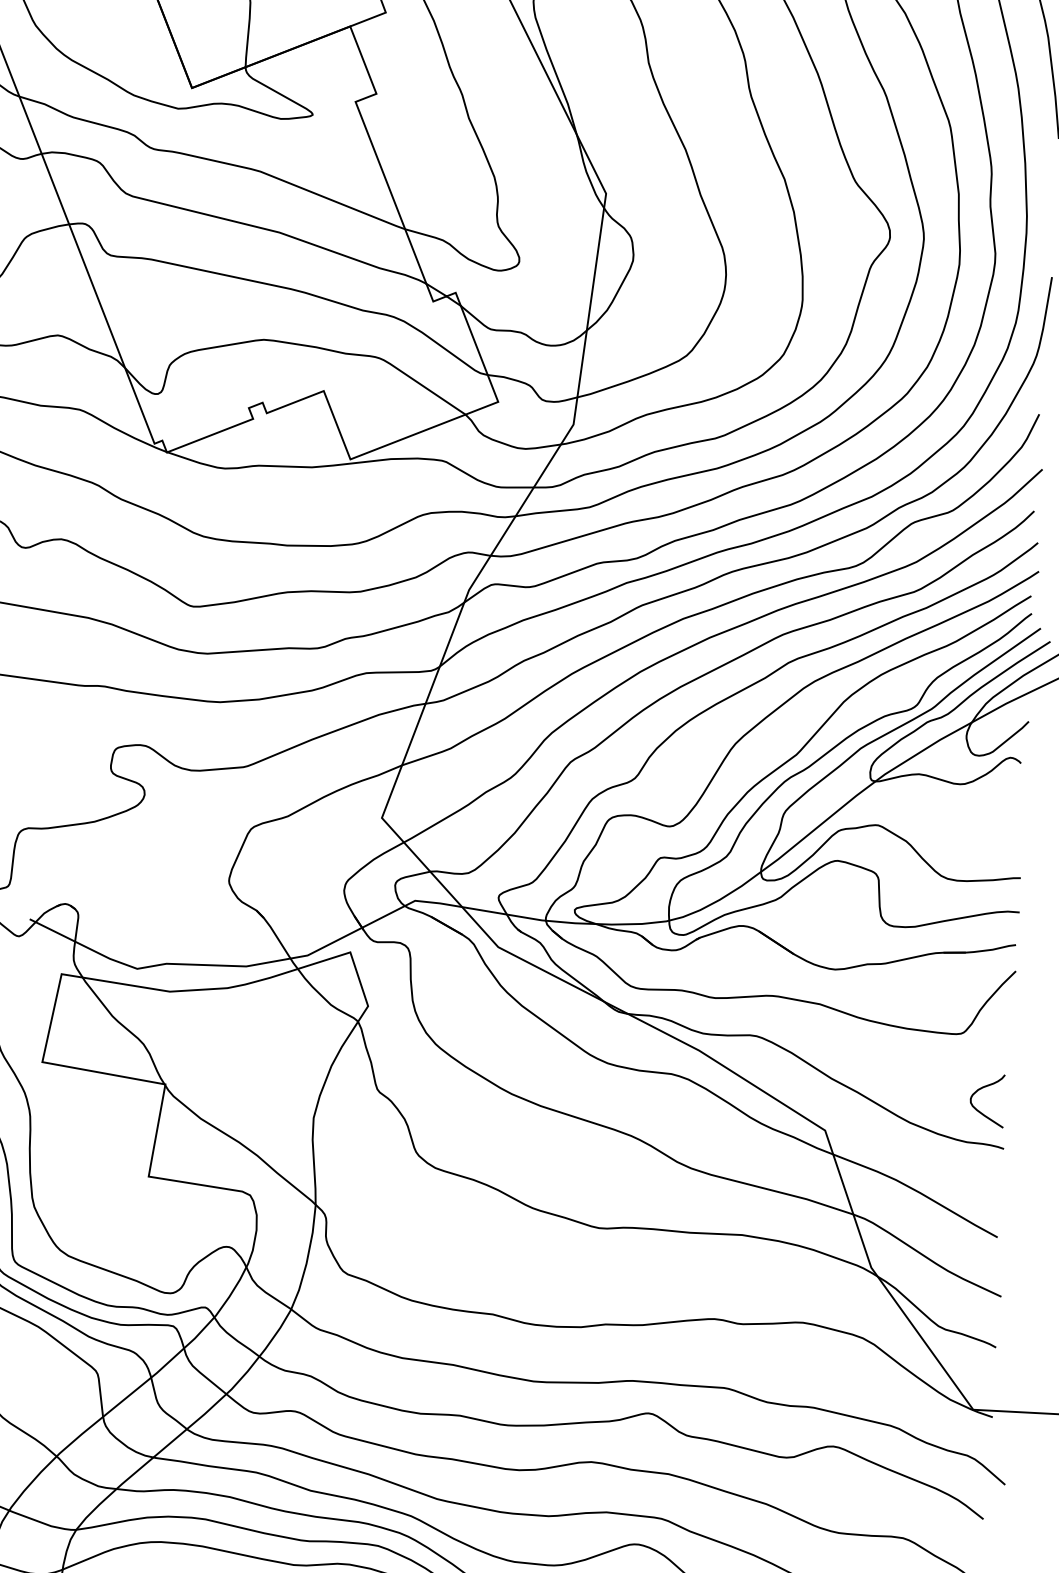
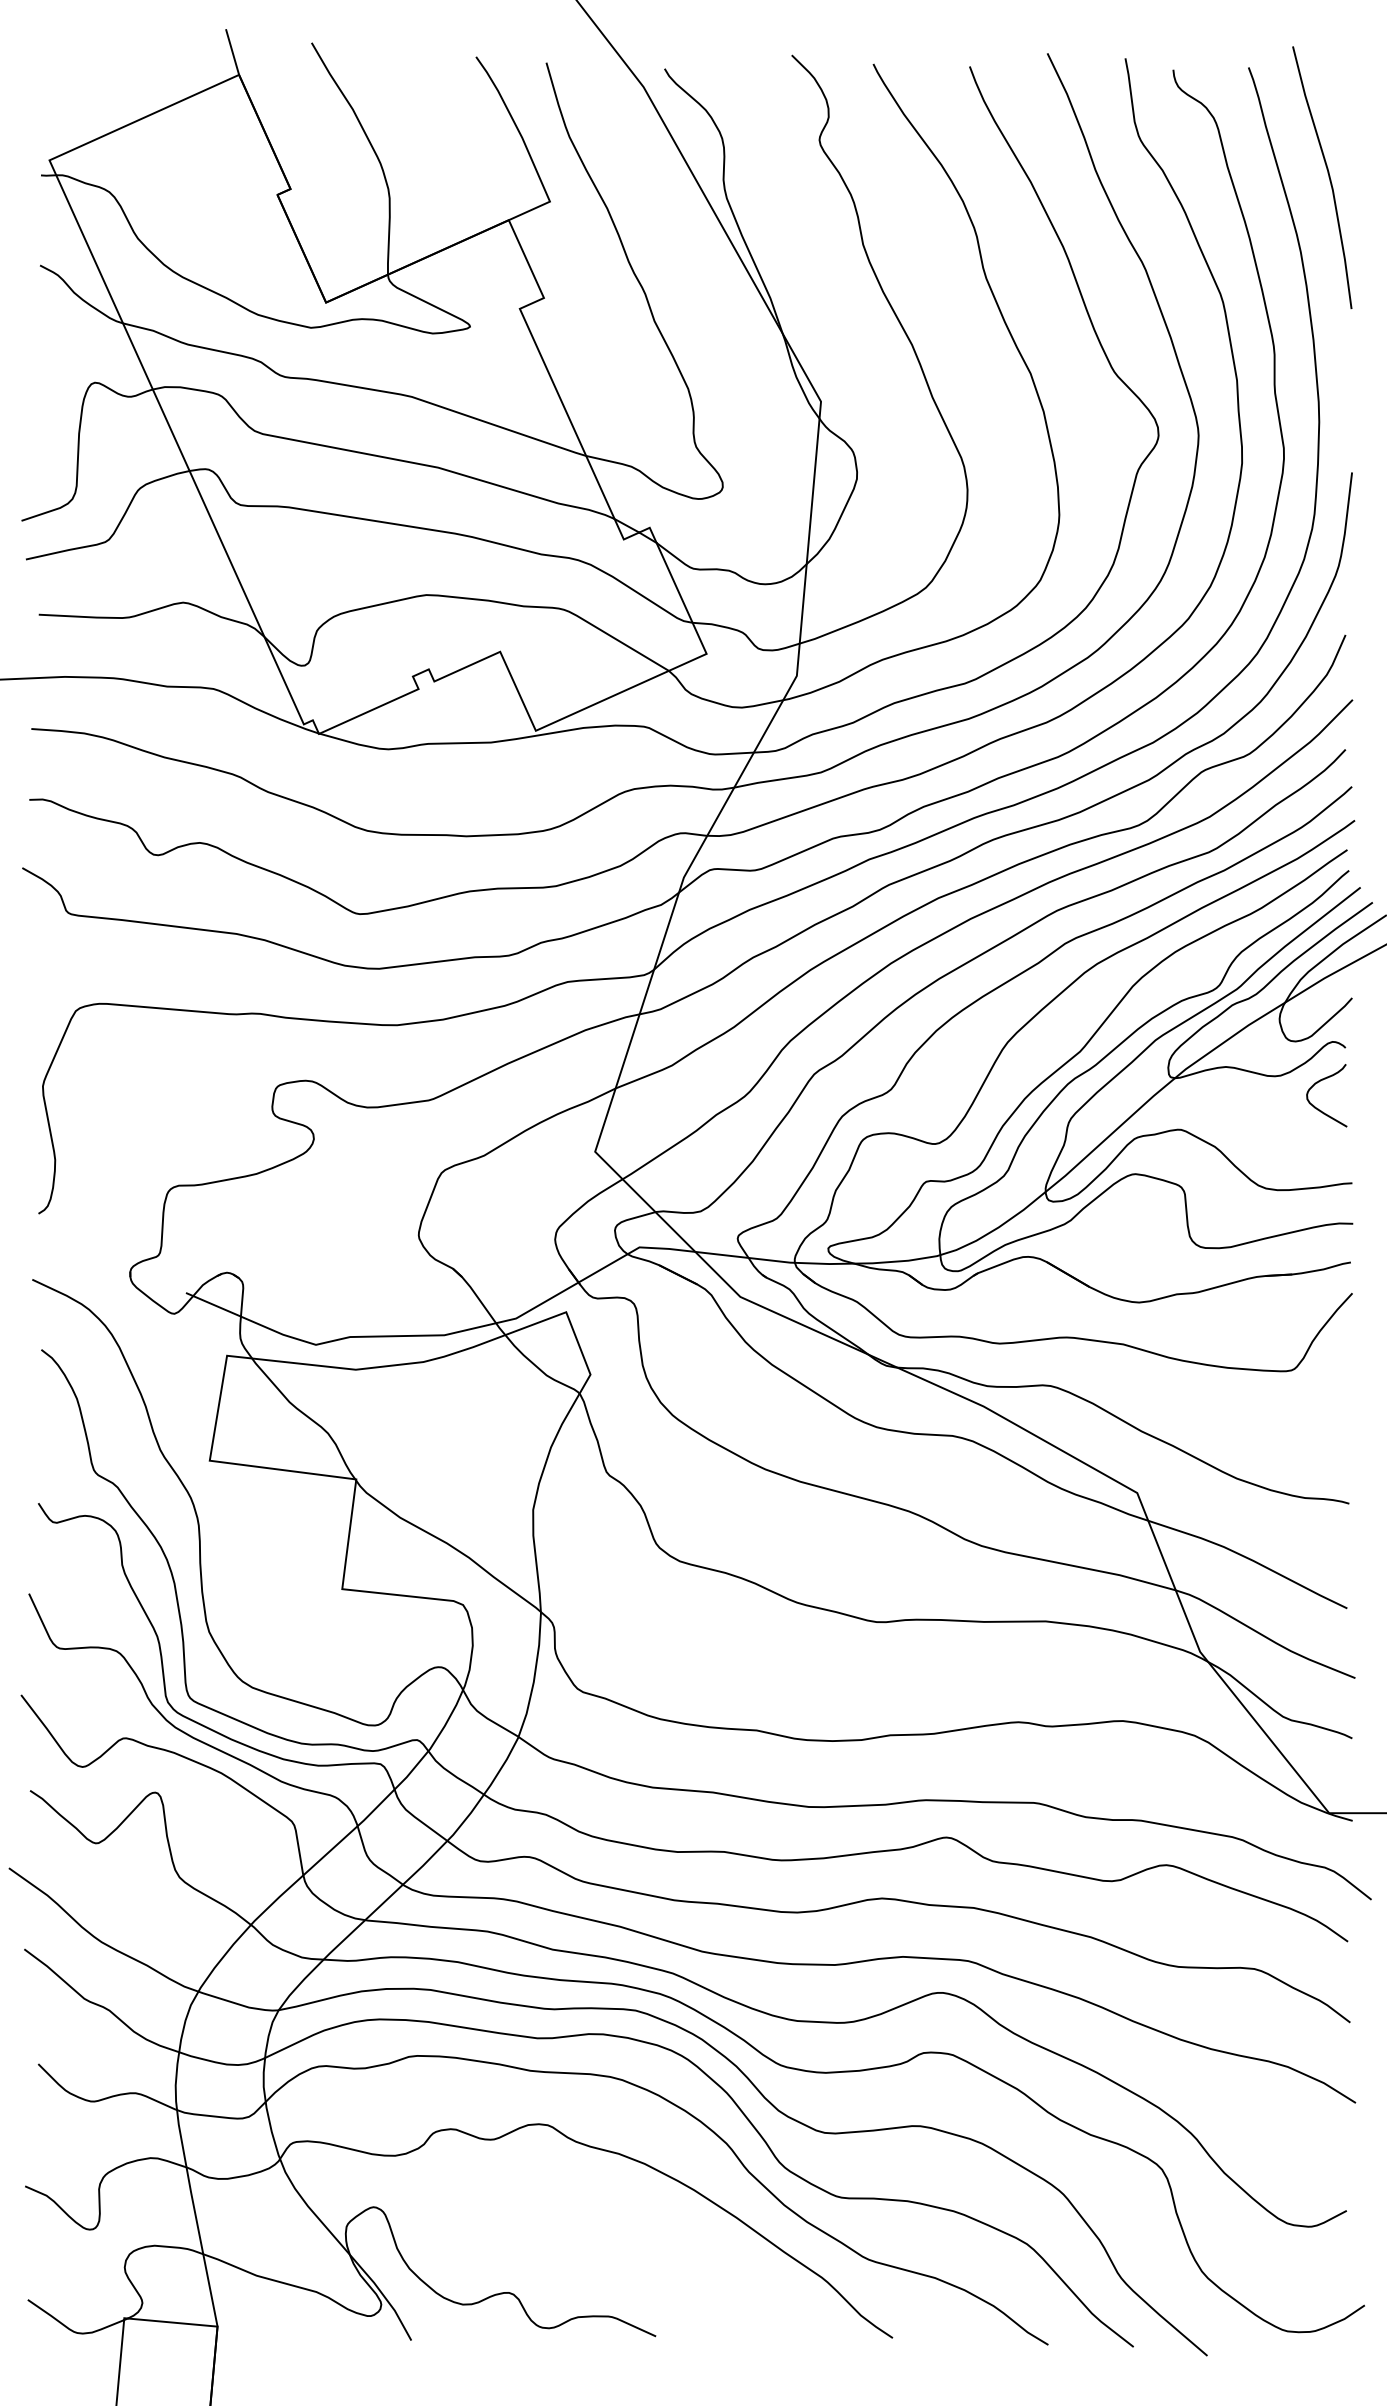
curve: (981, 1089) -> (1319, 1082), moved

